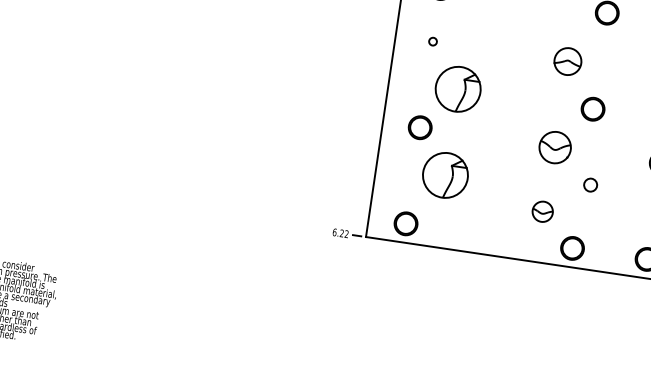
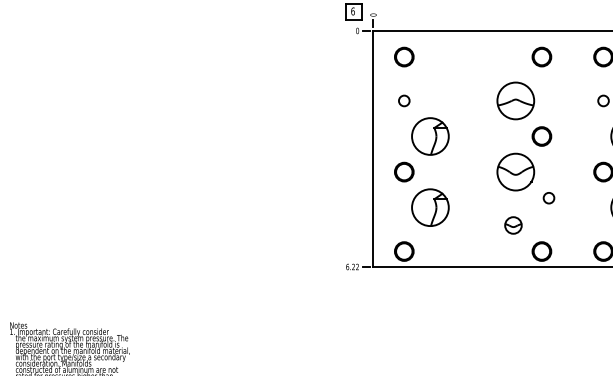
circle: (433, 41) -> (404, 100), size x1.67
part: (567, 60) -> (515, 100), size x1.67
part: (554, 146) -> (515, 171), size x1.43

